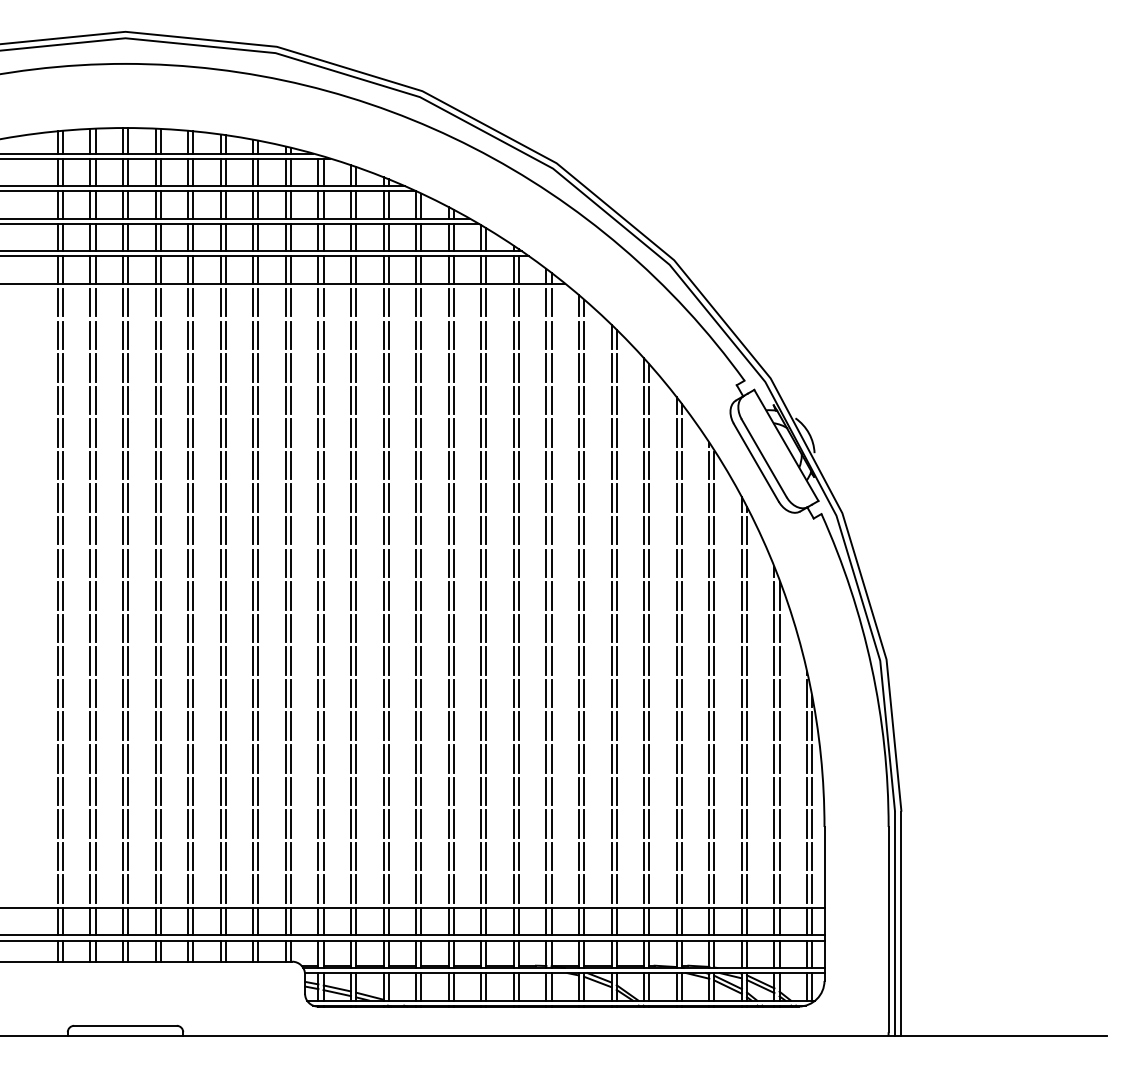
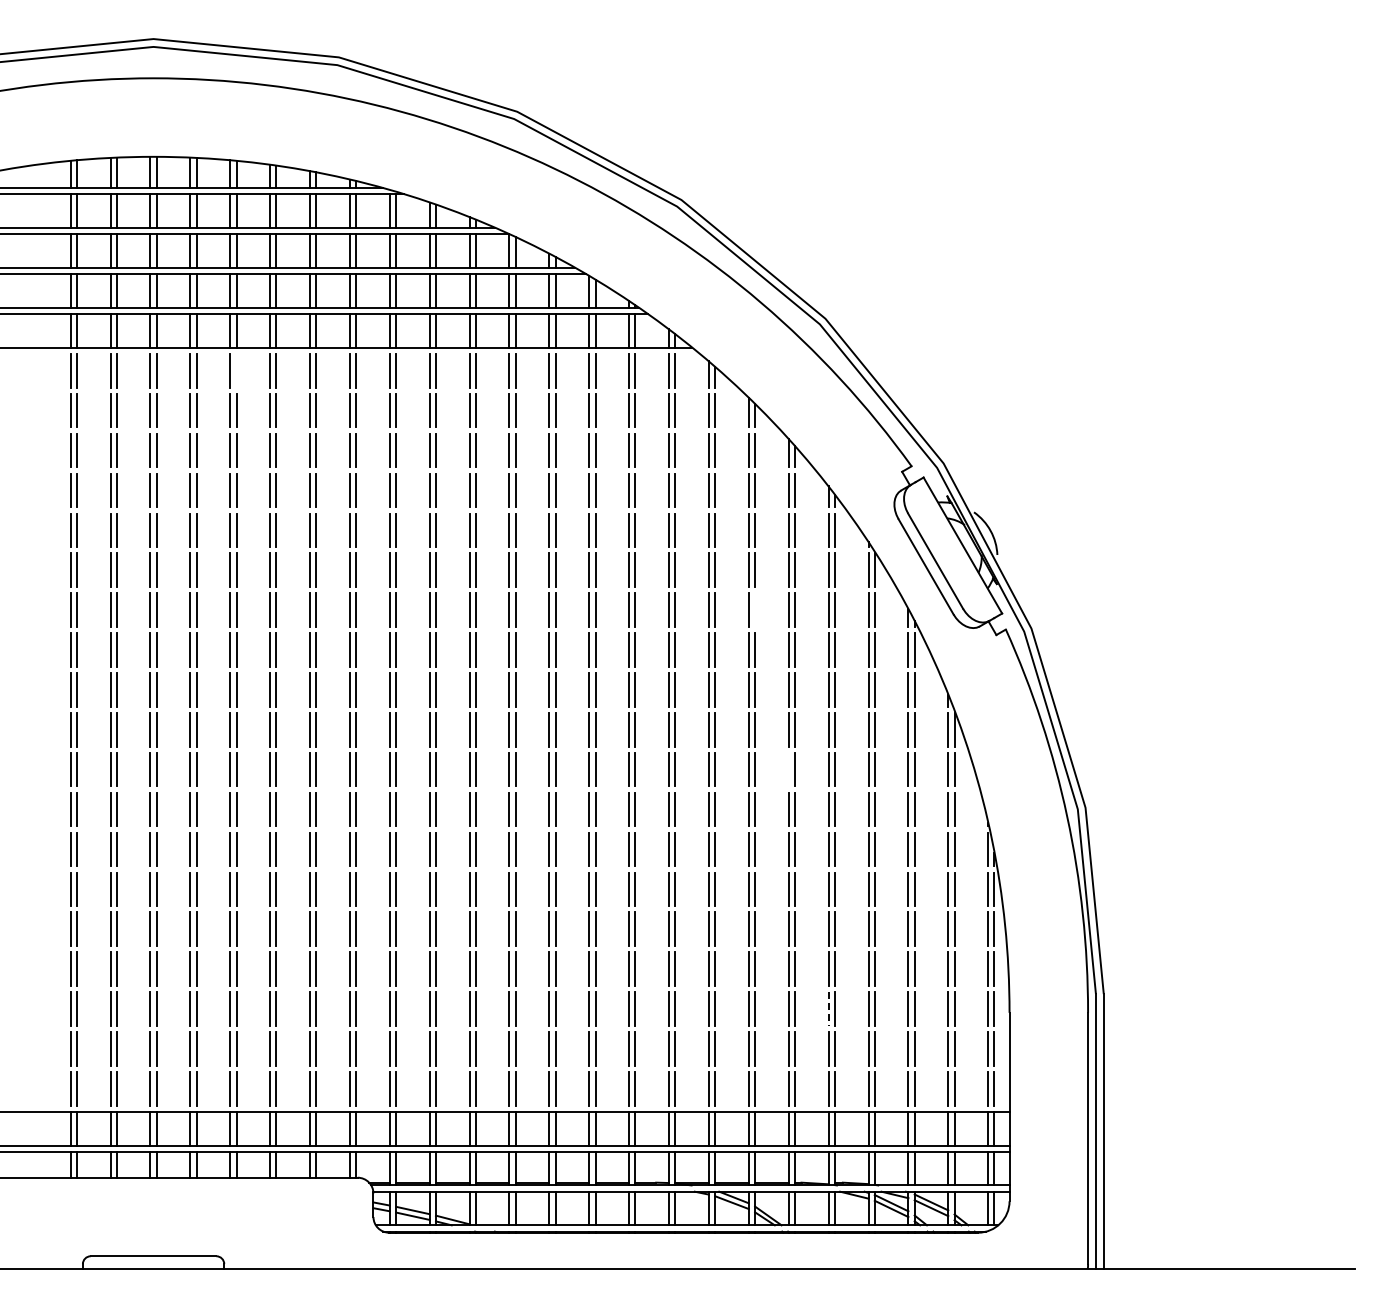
line: (193, 302) -> (236, 370), removed
line: (617, 497) -> (755, 609), removed
line: (643, 628) -> (788, 769), removed
line: (676, 824) -> (828, 1009), solid -> dashed

